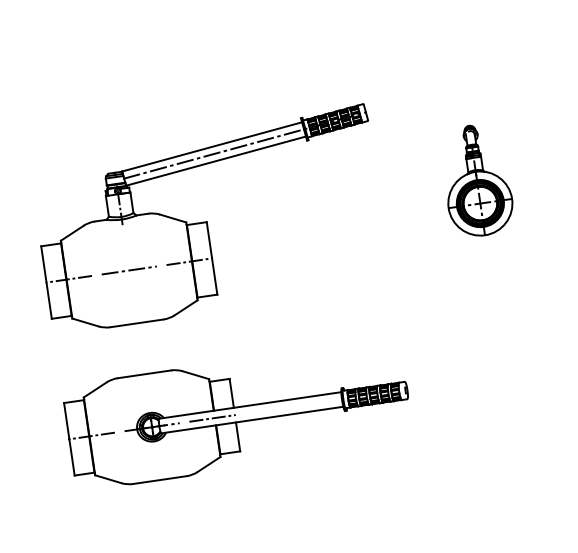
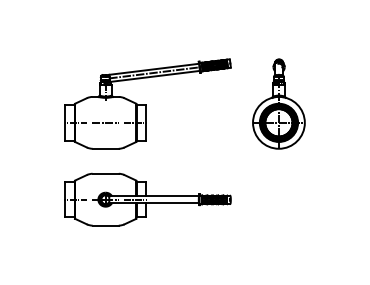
part: (475, 179) -> (278, 103), size x1.67

